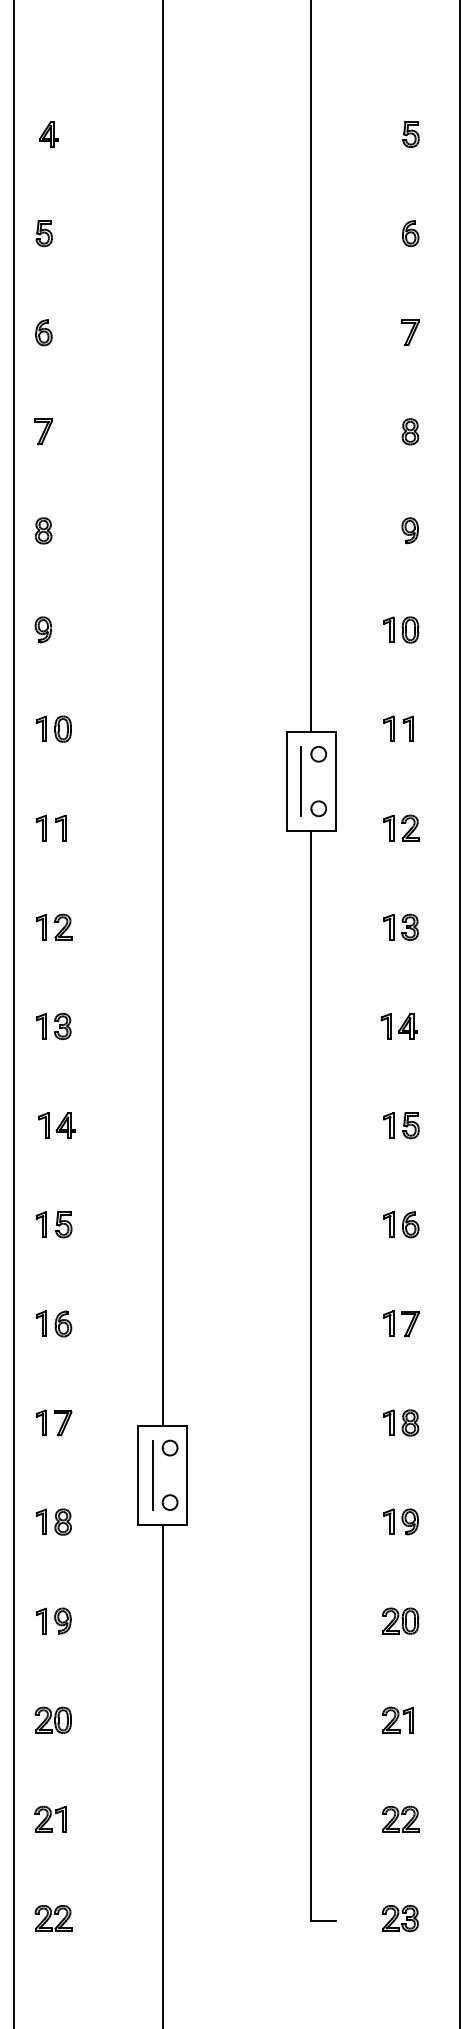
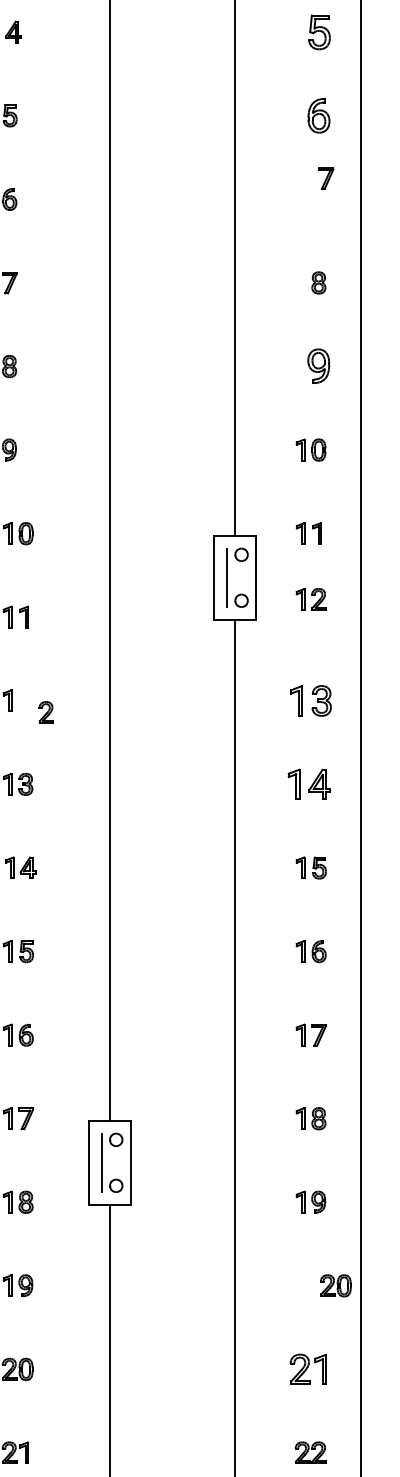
part: (410, 134) -> (318, 32), size x1.6
part: (410, 233) -> (318, 115), size x1.6
part: (410, 332) -> (326, 178), moved
part: (409, 530) -> (318, 366), size x1.6
part: (401, 827) -> (311, 598), moved
part: (63, 926) -> (46, 711), moved
part: (400, 926) -> (310, 700), size x1.4
part: (398, 1026) -> (308, 784), size x1.4
part: (400, 1620) -> (335, 1285), moved
part: (397, 1719) -> (307, 1368), size x1.4

